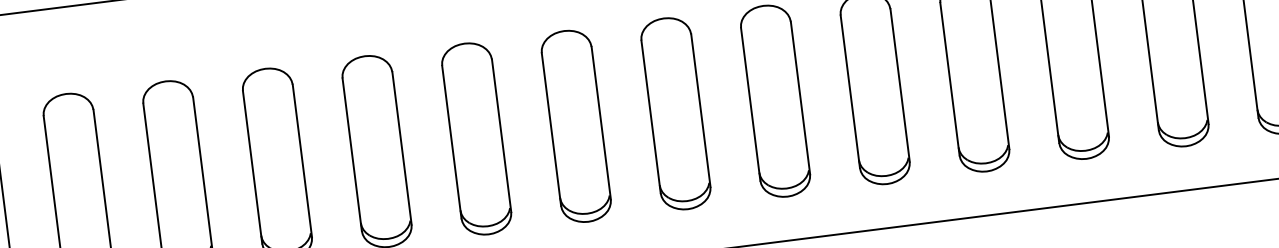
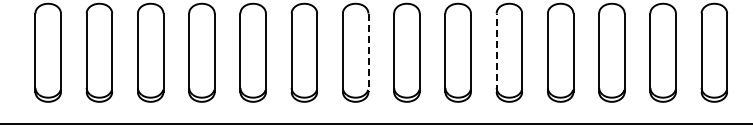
line: (849, 91) -> (496, 52), solid -> dashed
line: (601, 124) -> (368, 53), solid -> dashed

